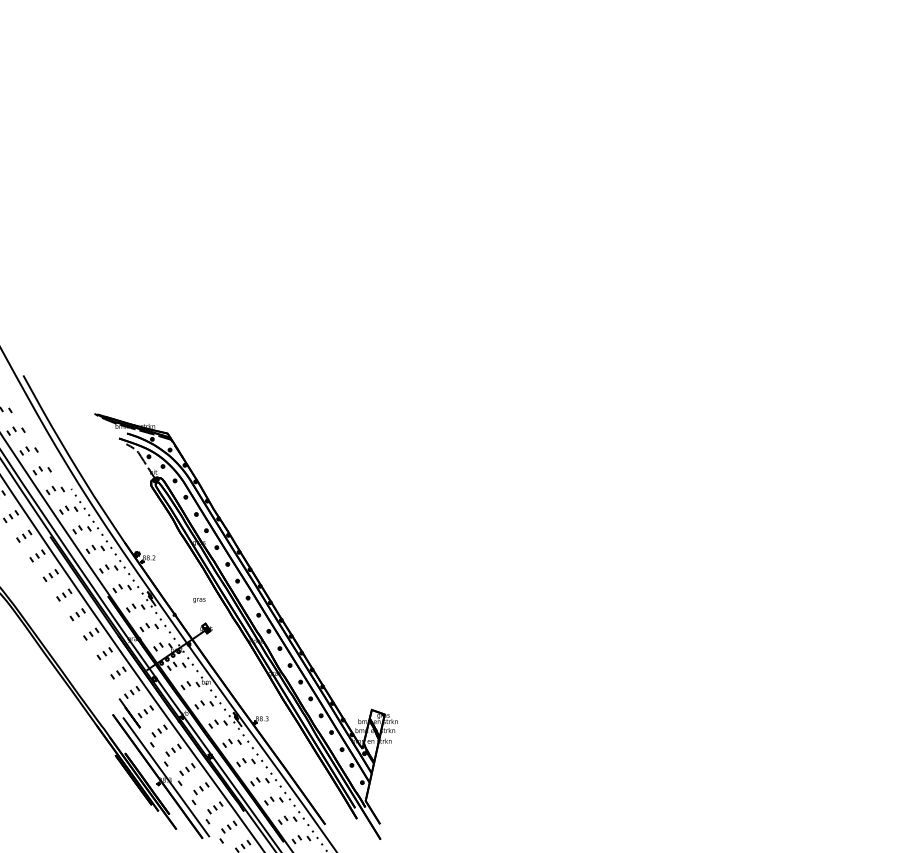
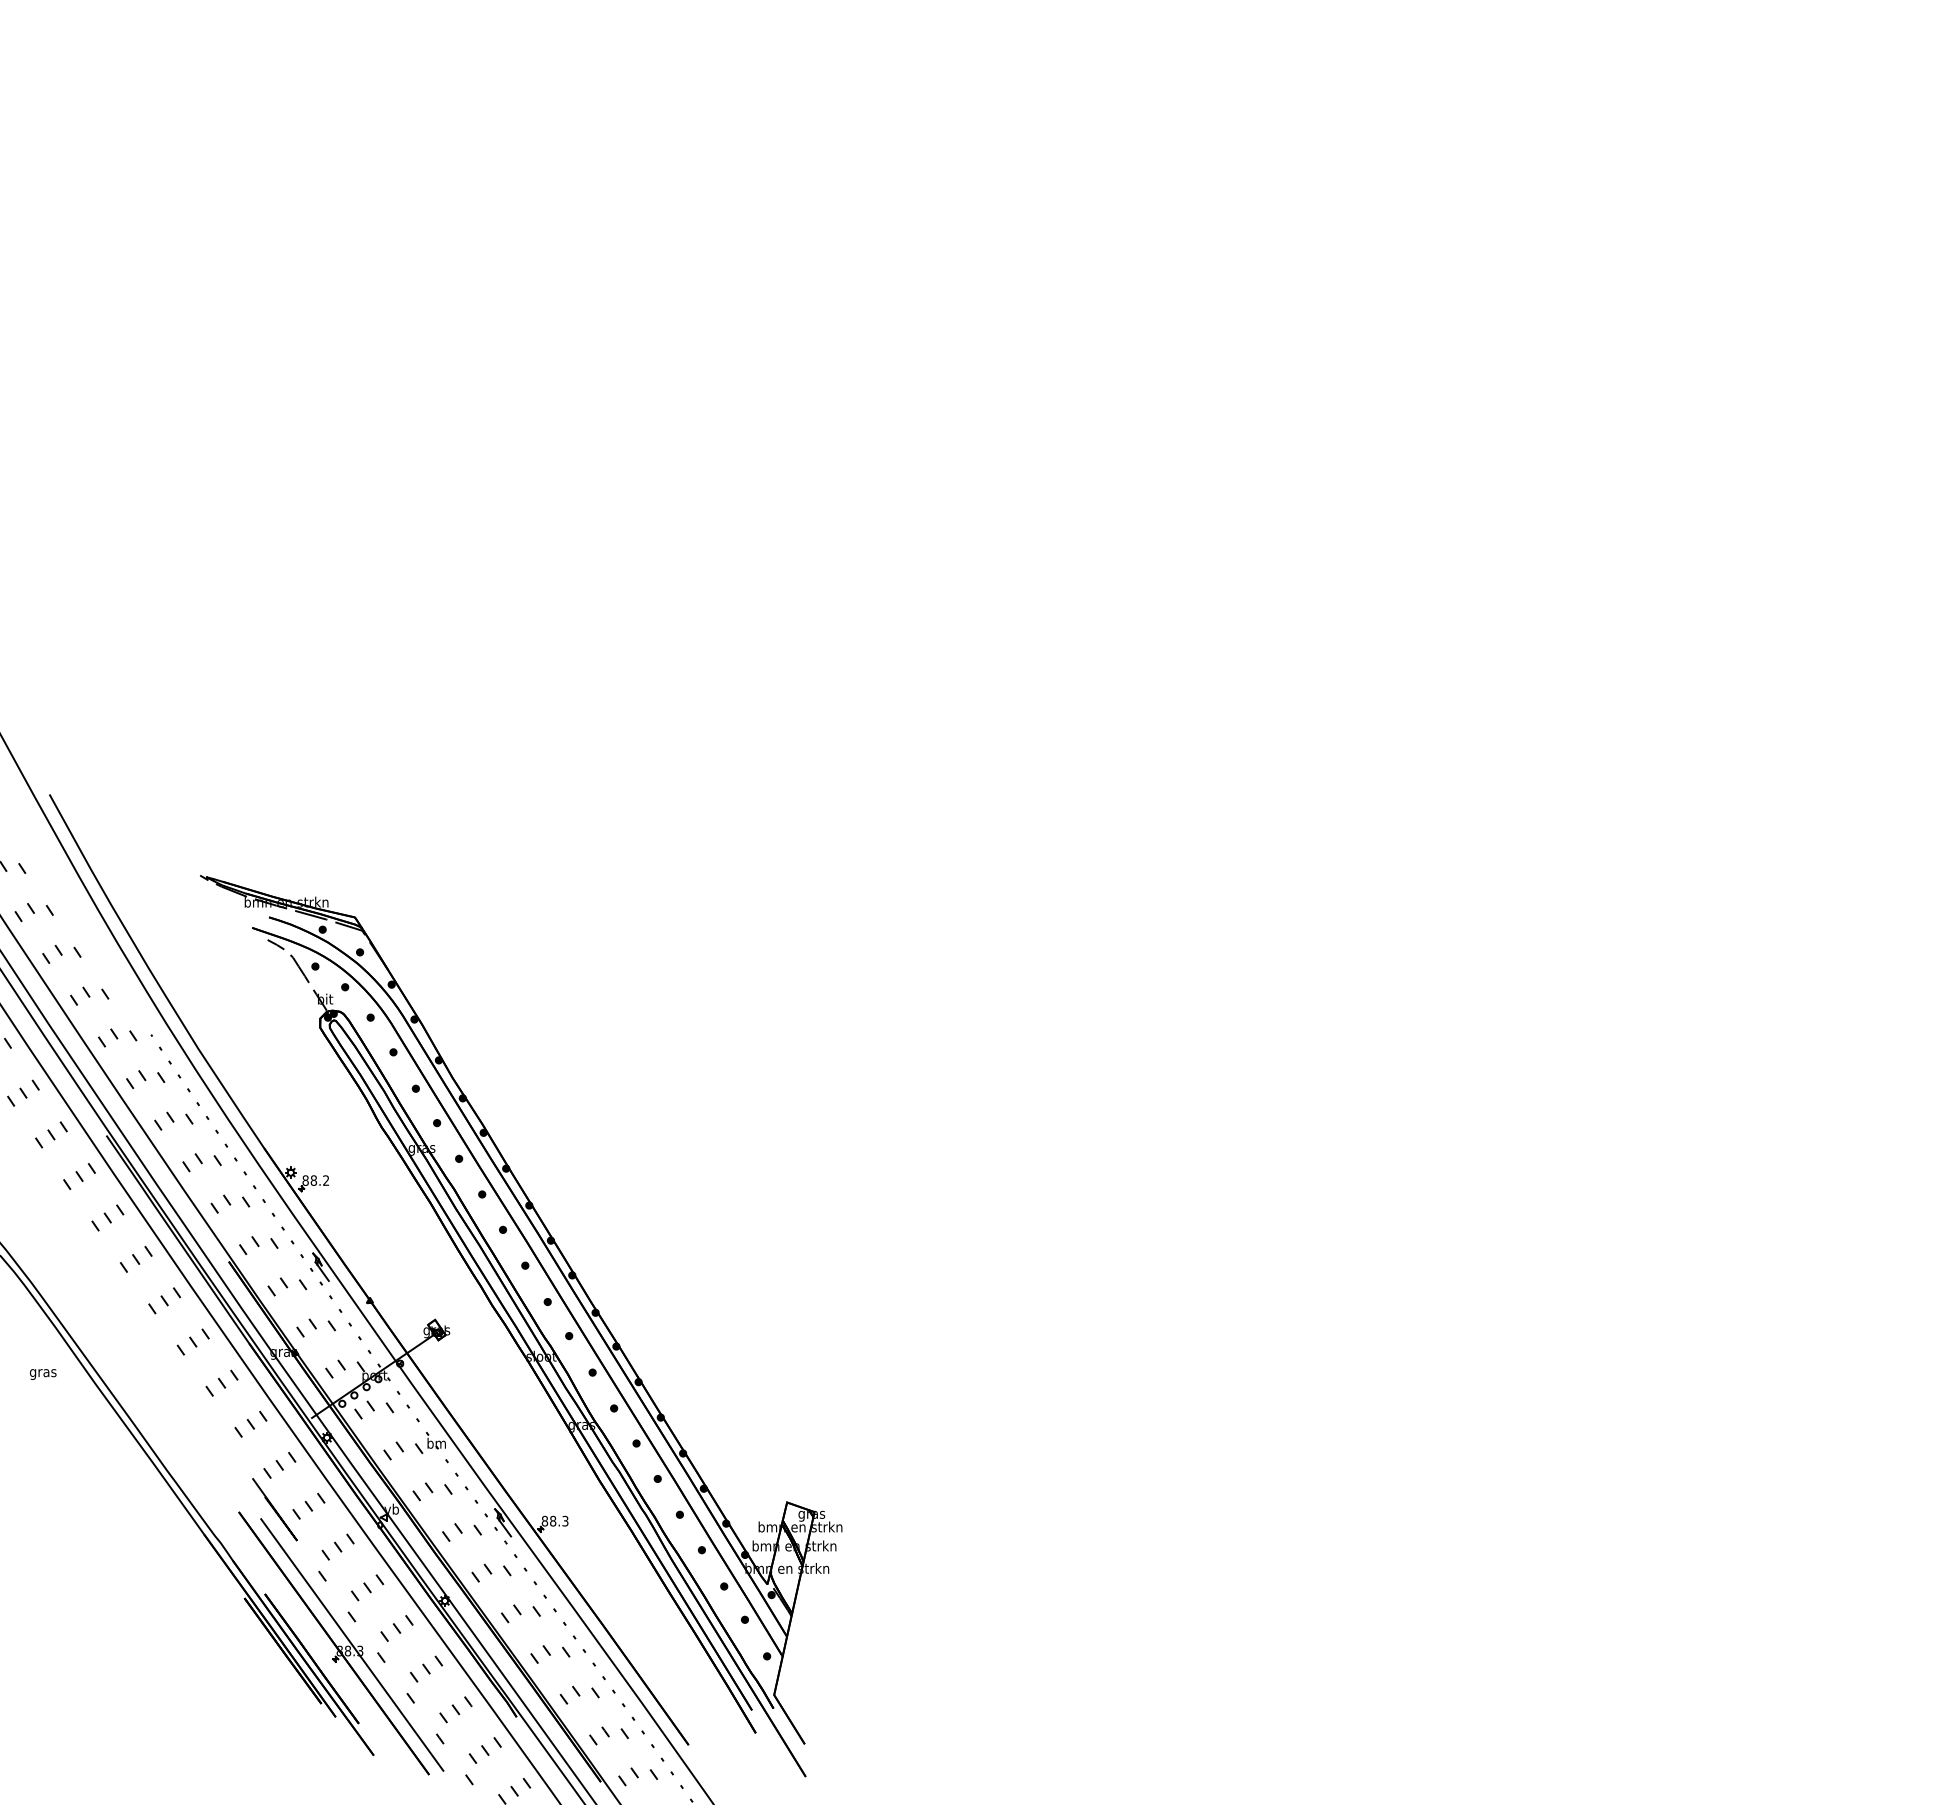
text: (199, 600) -> (43, 1374), moved

